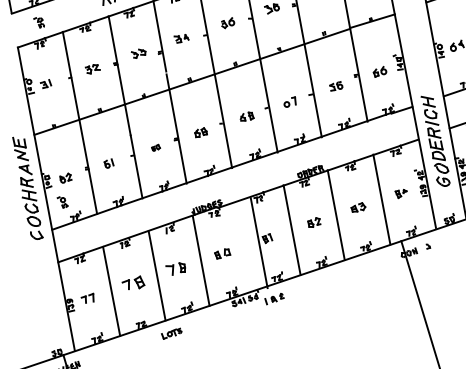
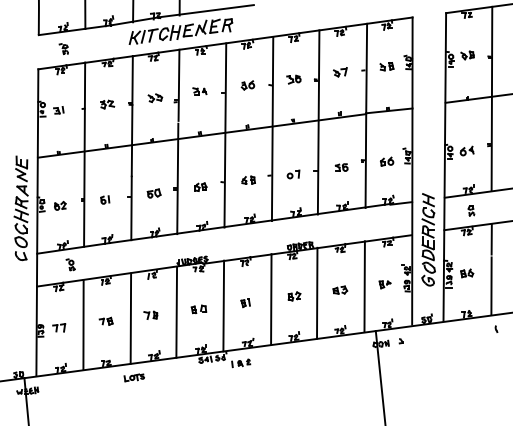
part: (155, 148) -> (153, 193), size x1.67
part: (62, 201) -> (70, 264), moved
line: (258, 242) -> (223, 305), moved
part: (175, 268) -> (150, 314), size x0.71
part: (132, 282) -> (105, 320), size x0.62

